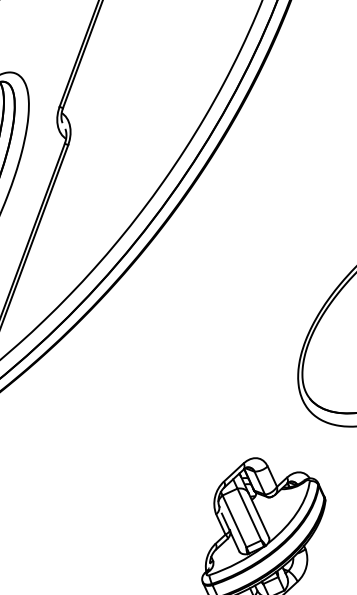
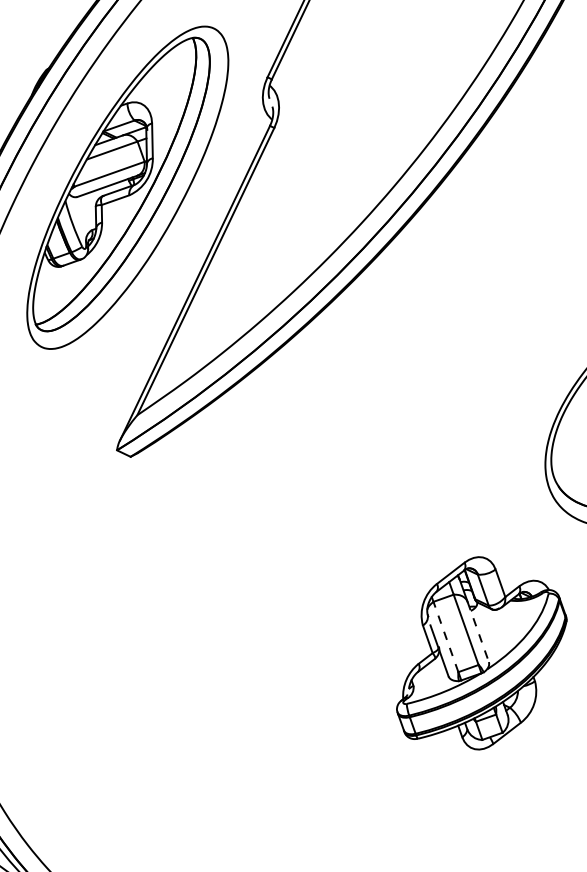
line: (259, 515) -> (478, 632), solid -> dashed
line: (234, 521) -> (445, 636), solid -> dashed

